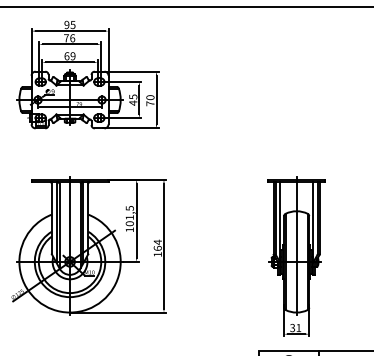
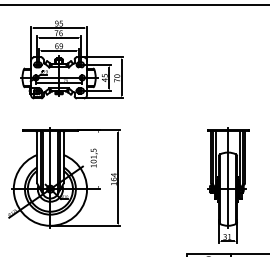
part: (87, 74) -> (71, 59), moved
line: (136, 220) -> (98, 159), removed
part: (296, 256) -> (227, 185), moved

